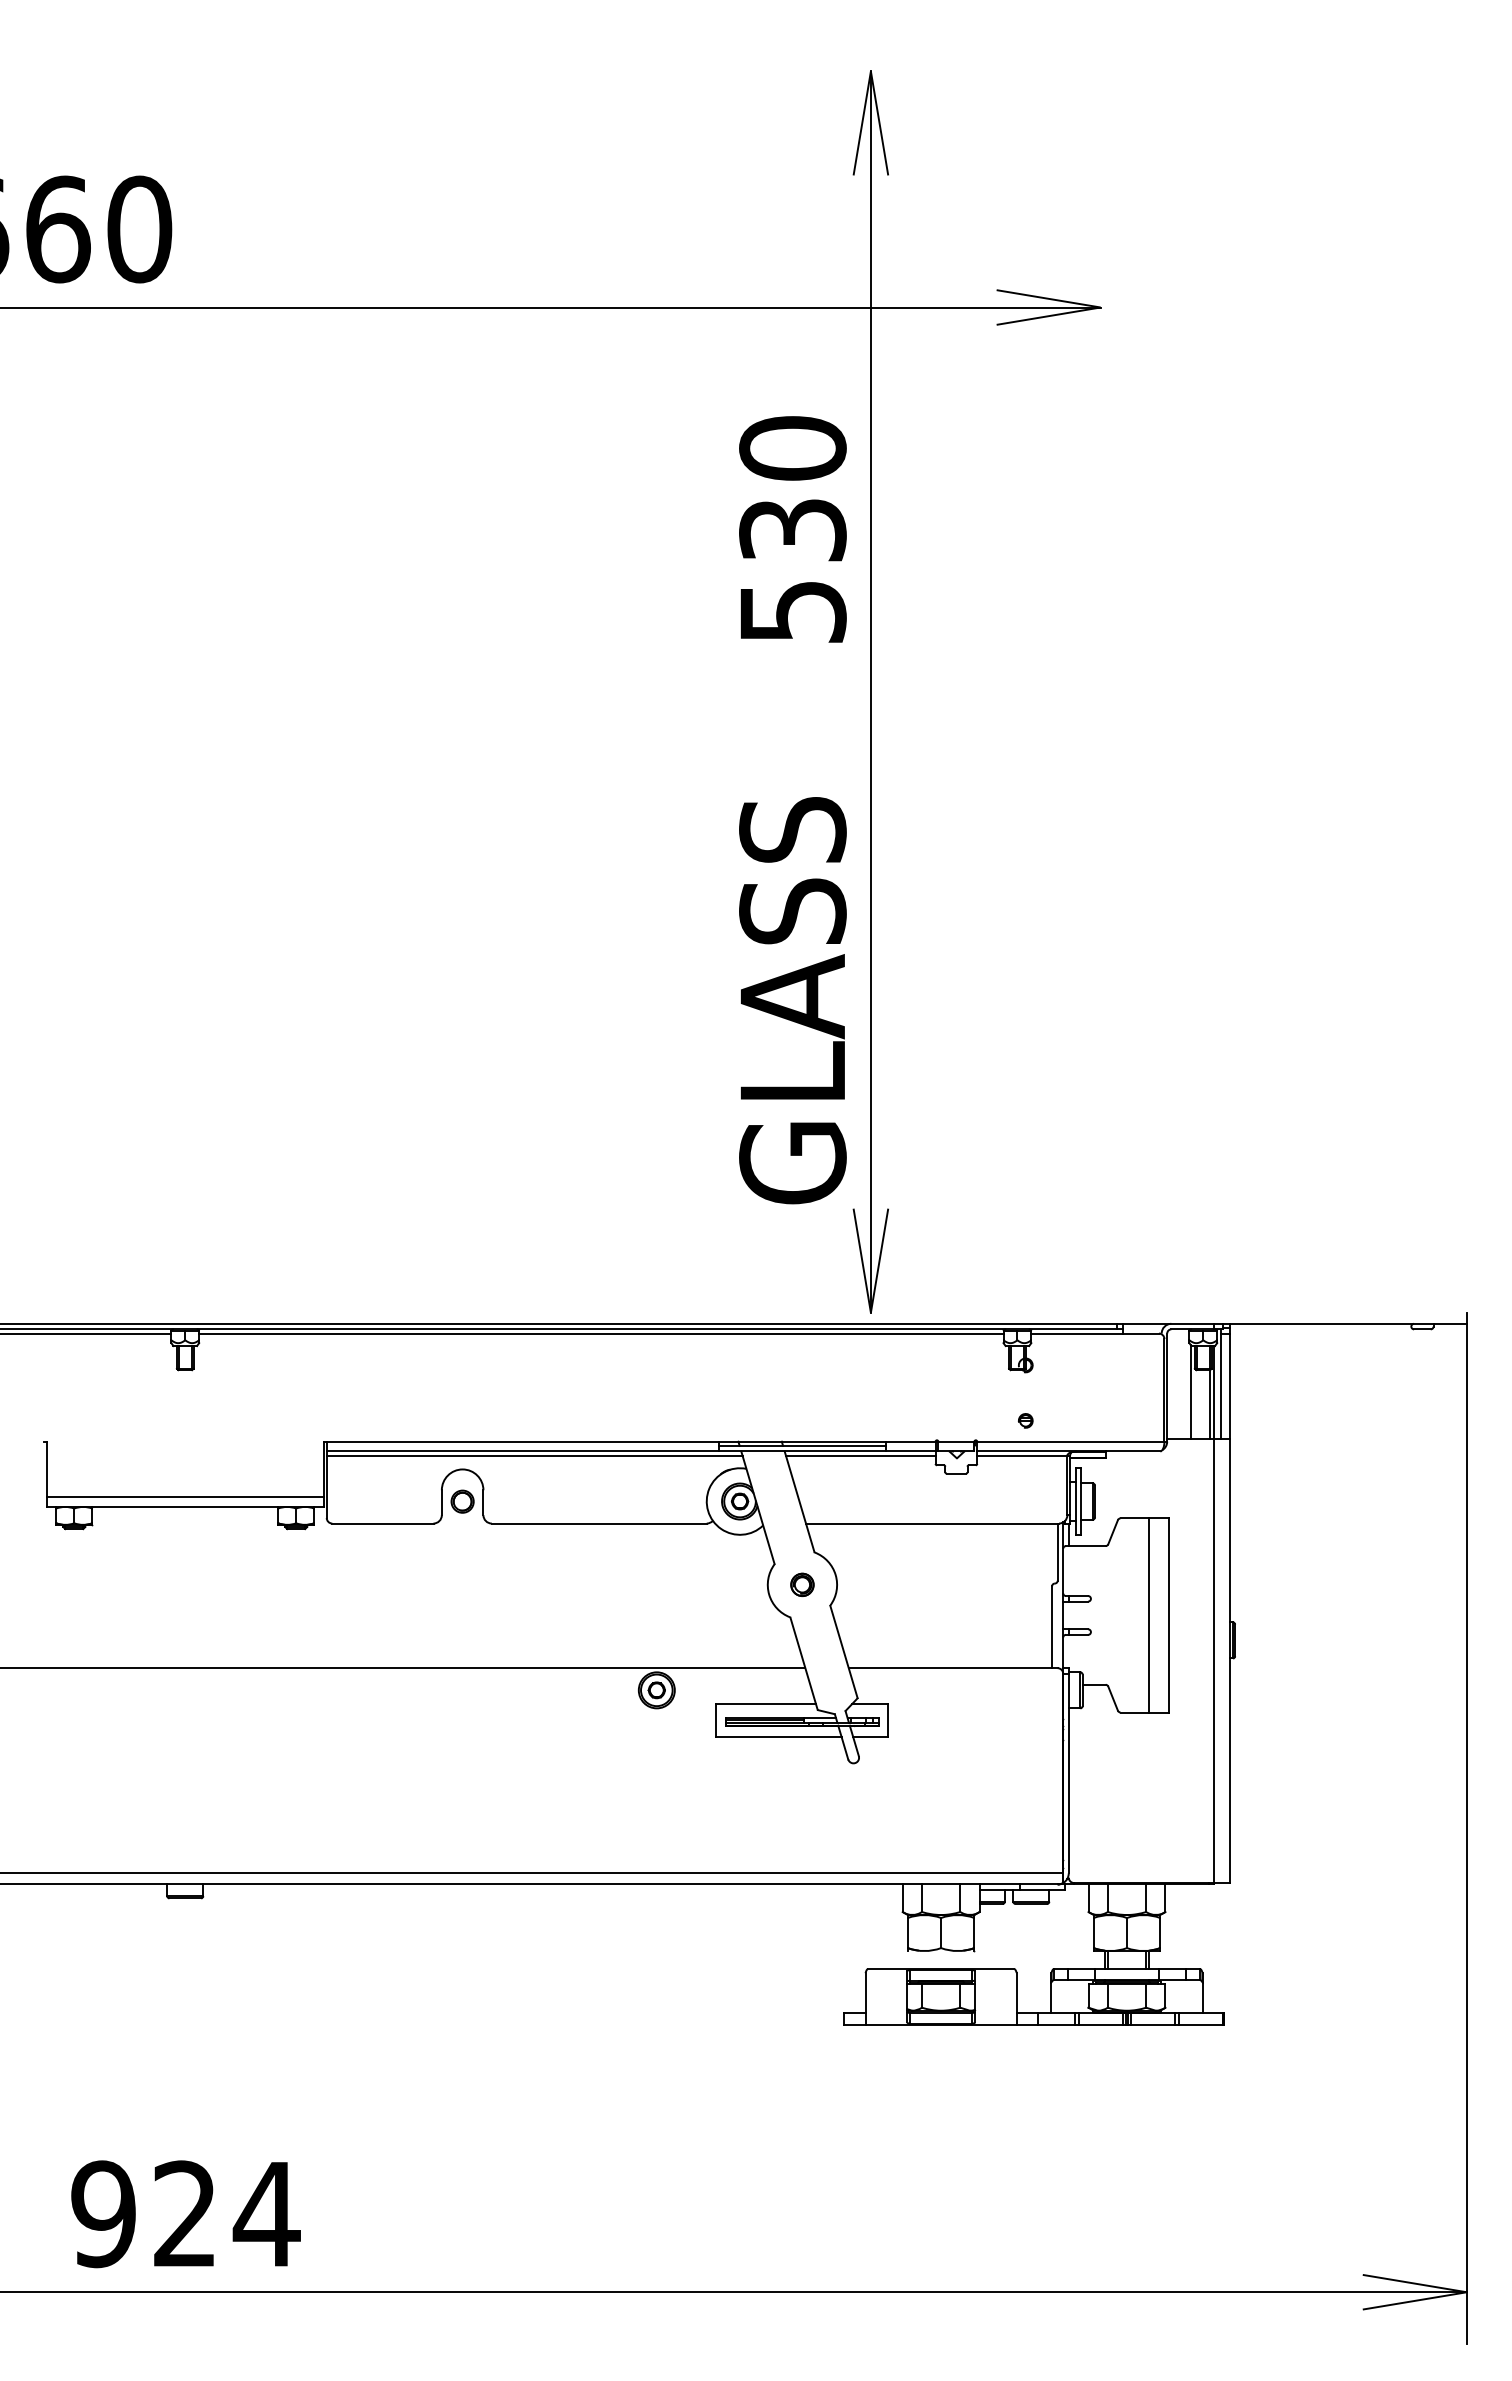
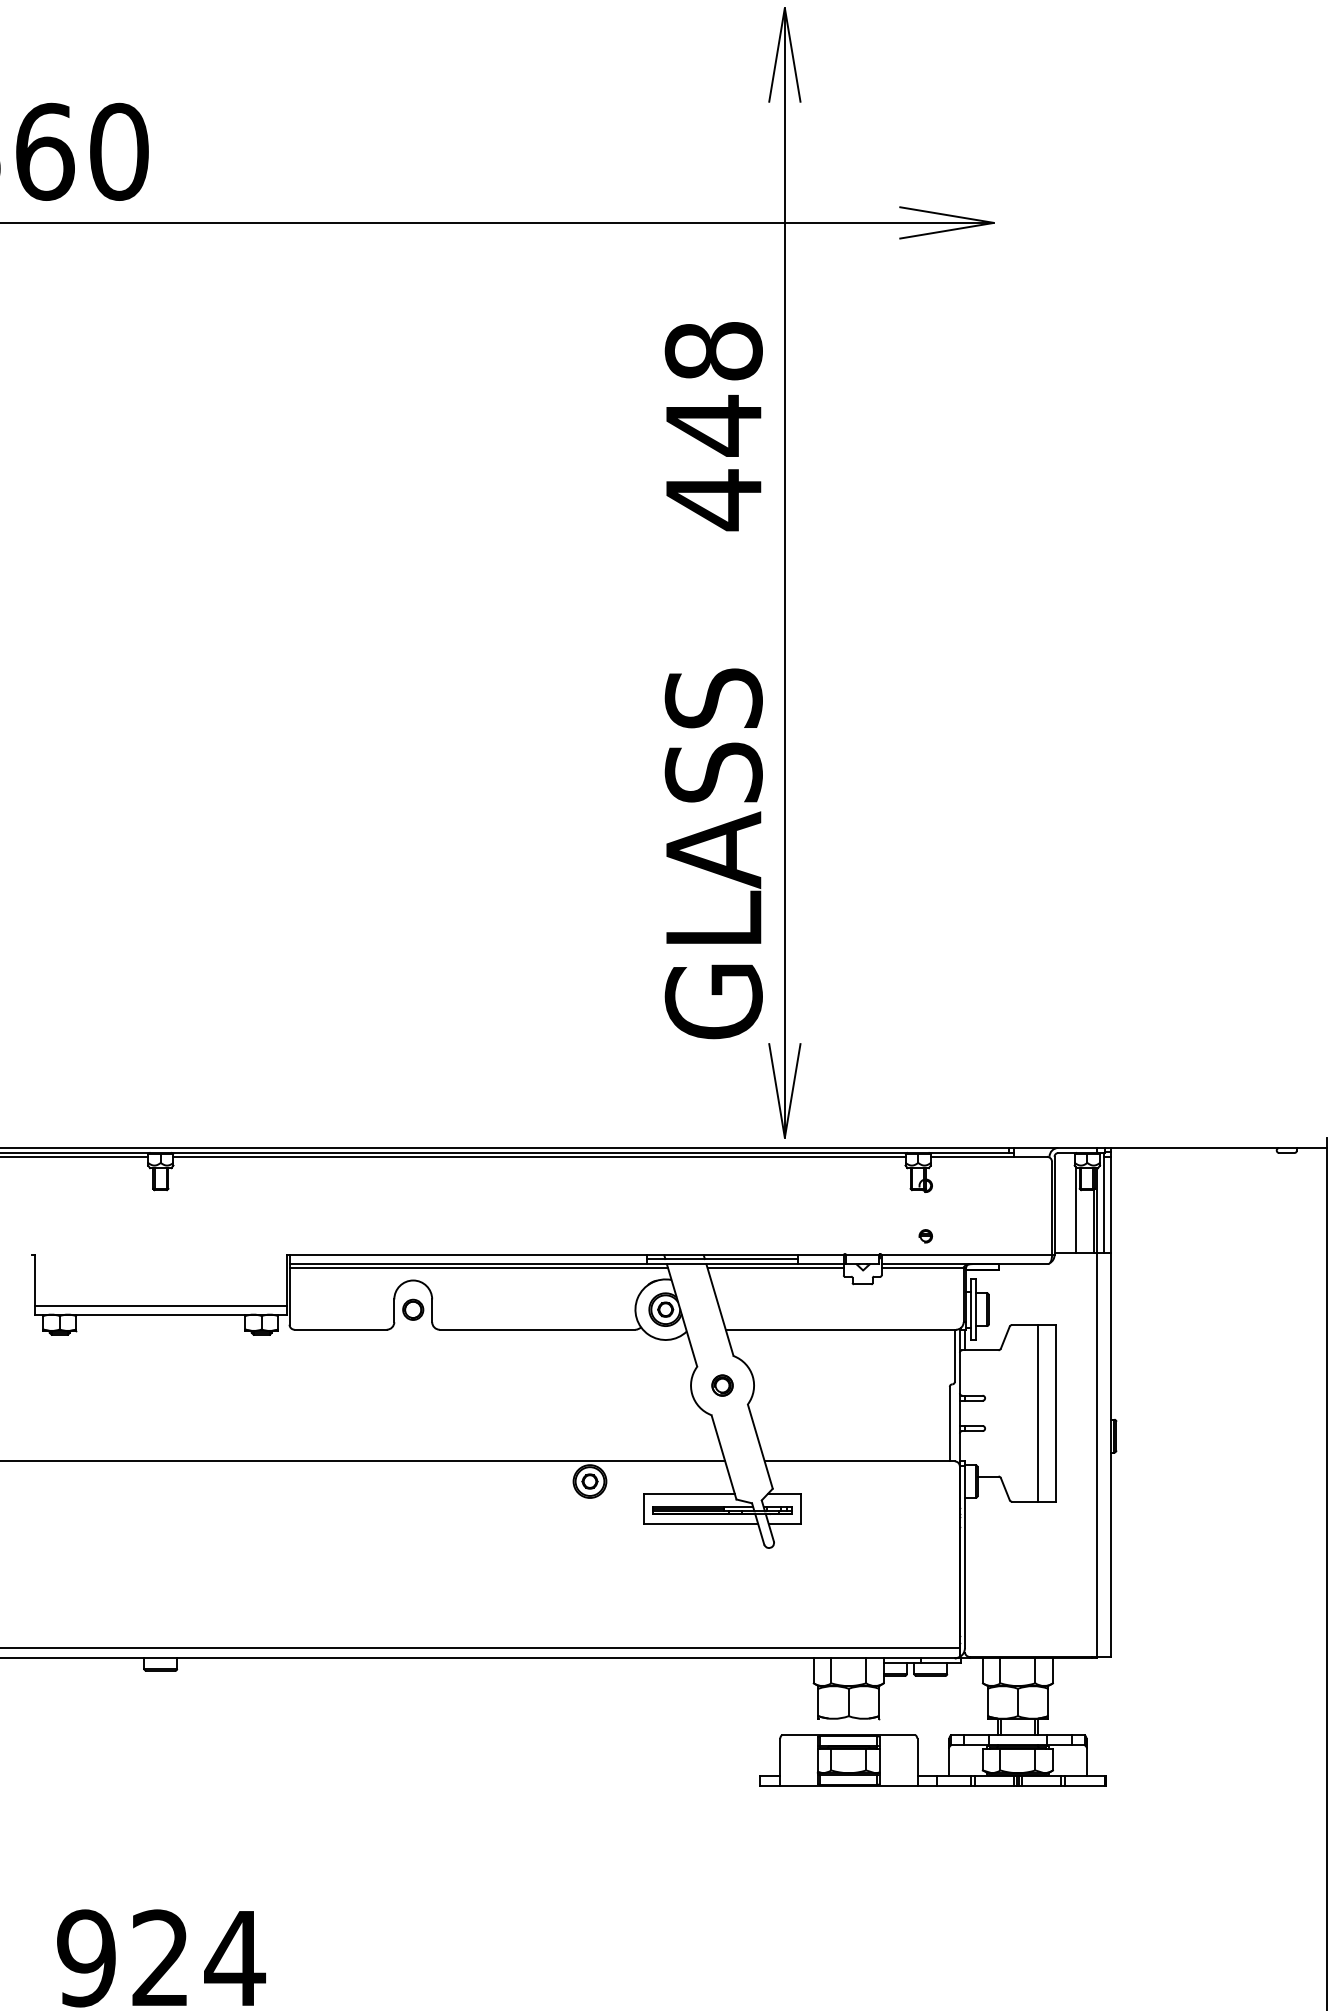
text: (792, 531) -> (713, 426), 530 -> 448

